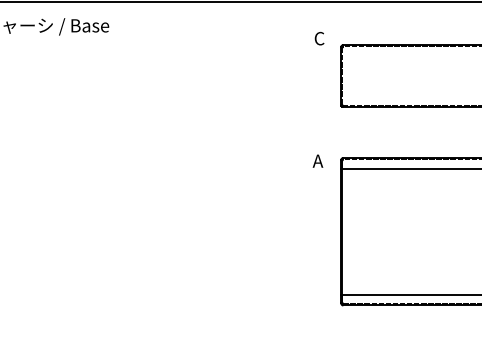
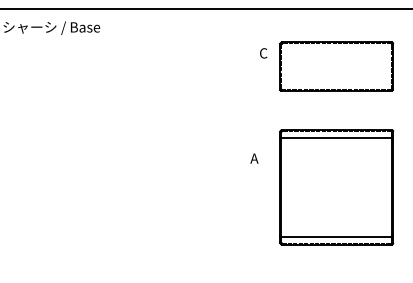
text: (319, 38) -> (263, 53), moved
text: (318, 161) -> (254, 158), moved

